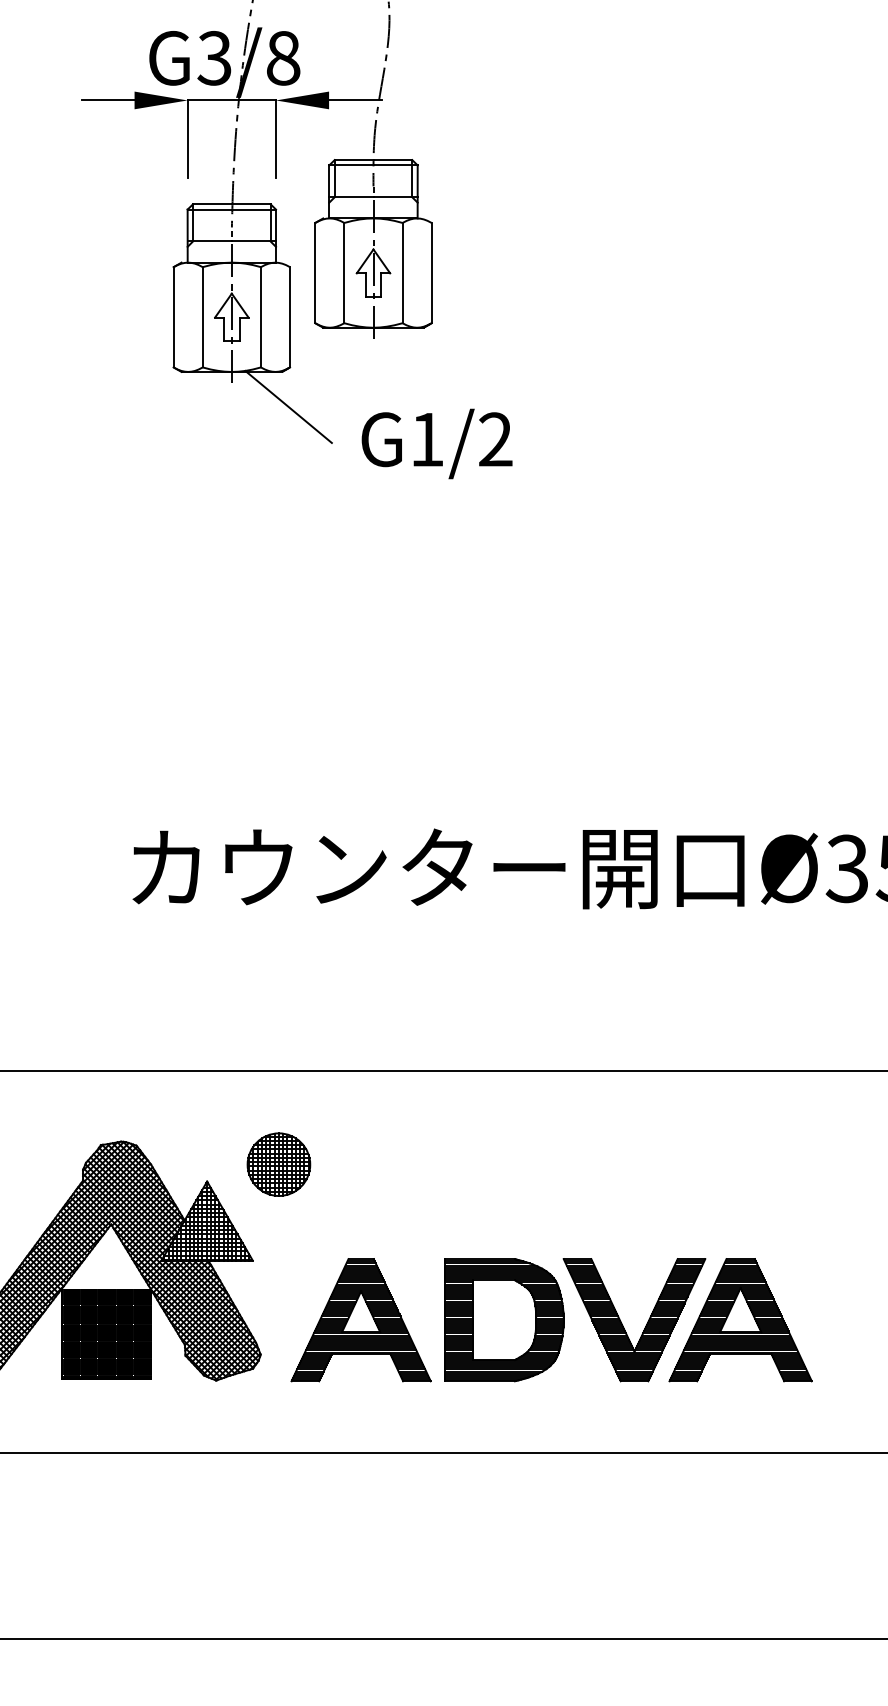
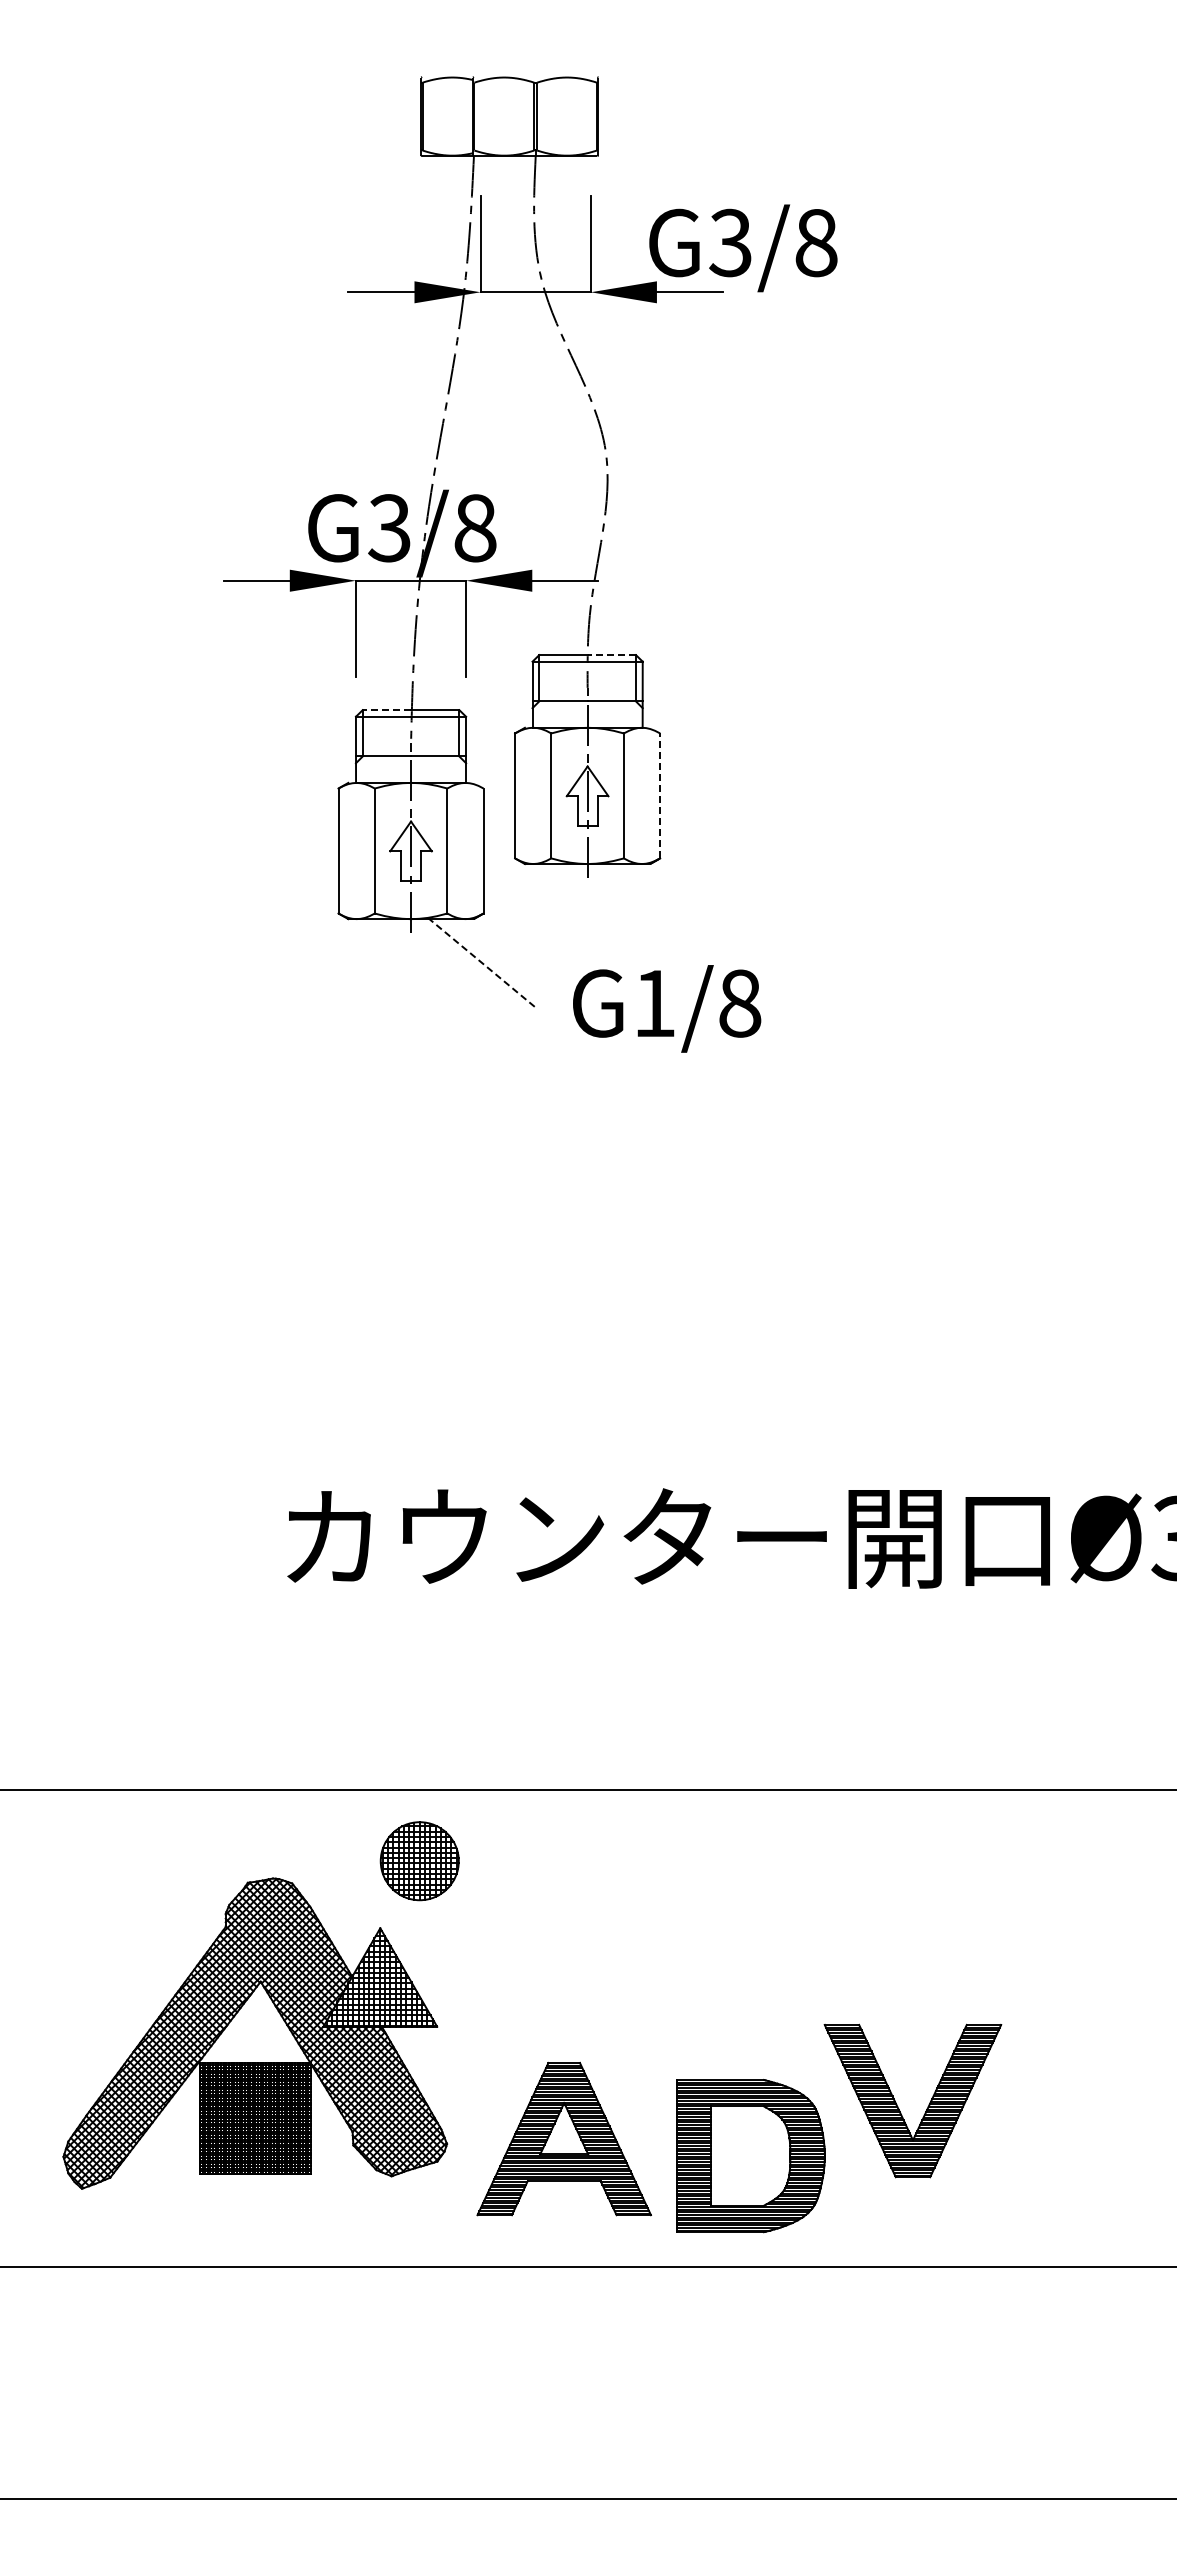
line: (392, 160) -> (611, 655), solid -> dashed
line: (212, 204) -> (386, 710), solid -> dashed
line: (431, 272) -> (660, 795), solid -> dashed
line: (289, 407) -> (482, 963), solid -> dashed
text: (496, 439) -> (740, 1003), G1/2 -> G1/8
part: (278, 1164) -> (419, 1861), moved
part: (360, 1319) -> (563, 2138), moved
part: (740, 1319) -> (1044, 2100), removed
part: (504, 1320) -> (750, 2156), moved

